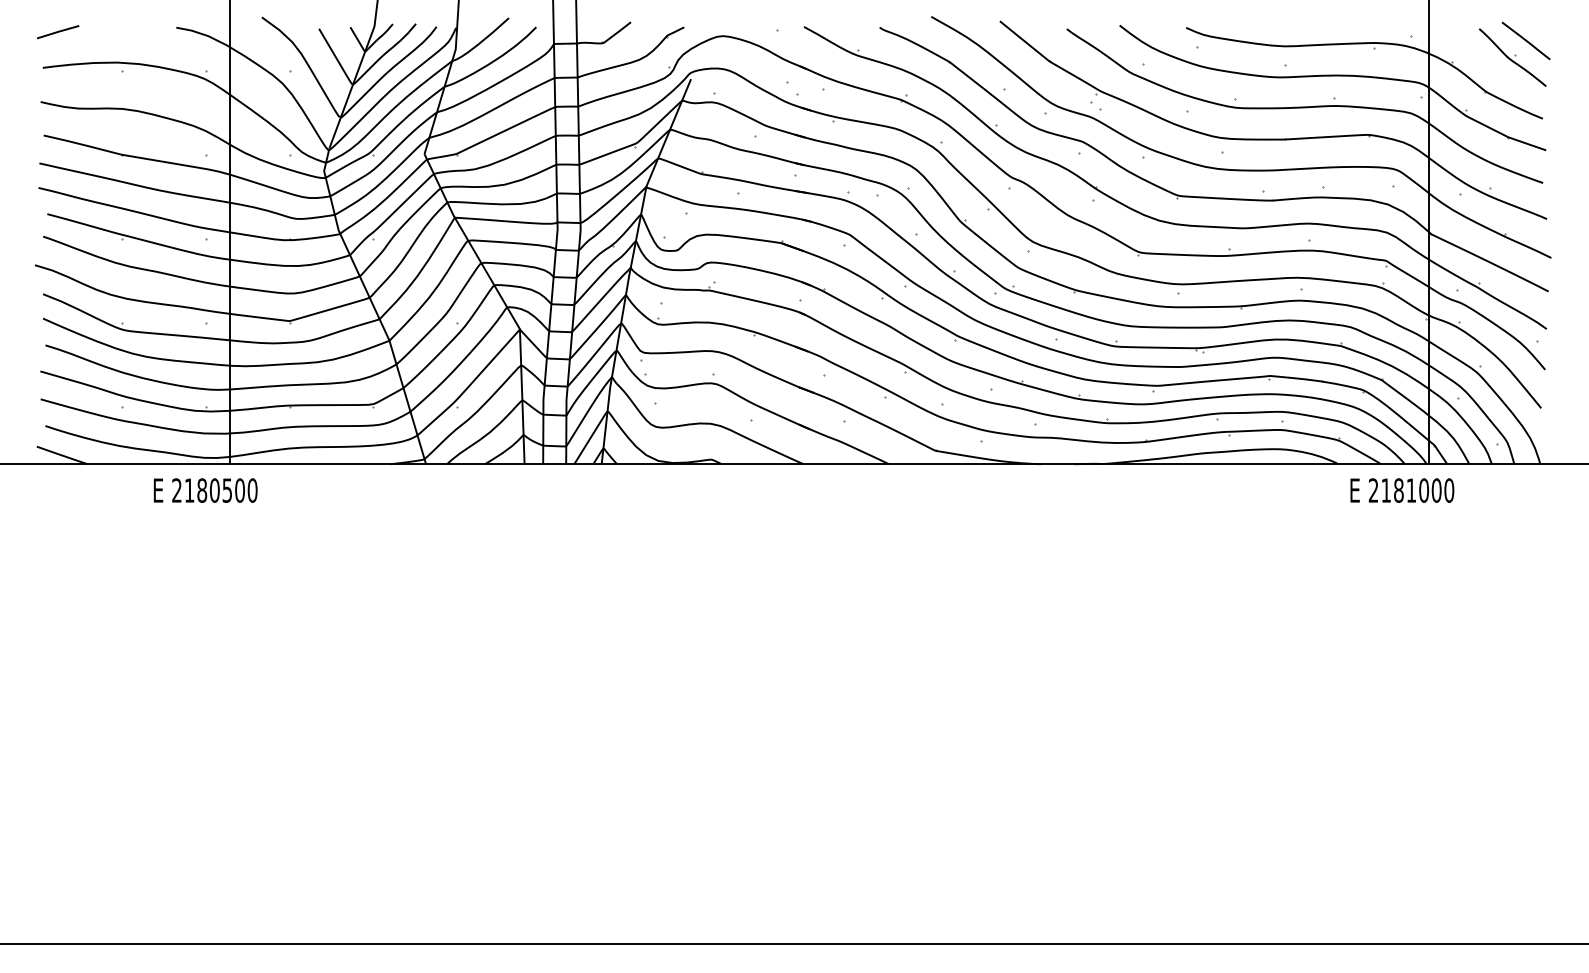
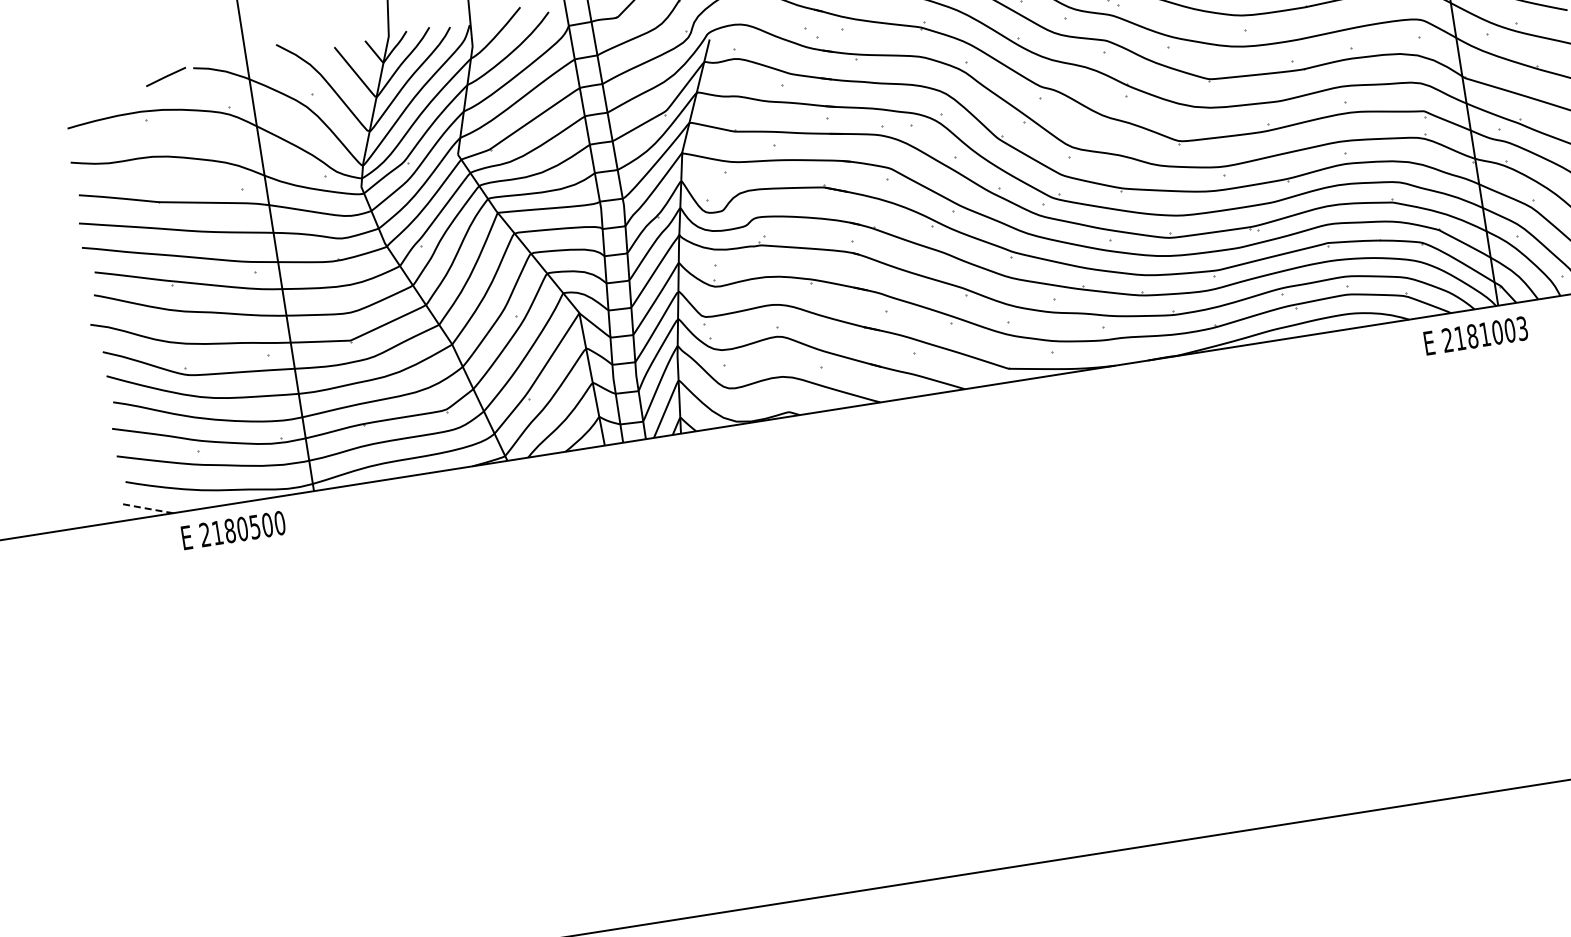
line: (58, 32) -> (166, 77), moved
line: (62, 455) -> (146, 508), solid -> dashed
text: (205, 490) -> (233, 530), moved
text: (1449, 490) -> (1522, 328), 2181000 -> 2181003

